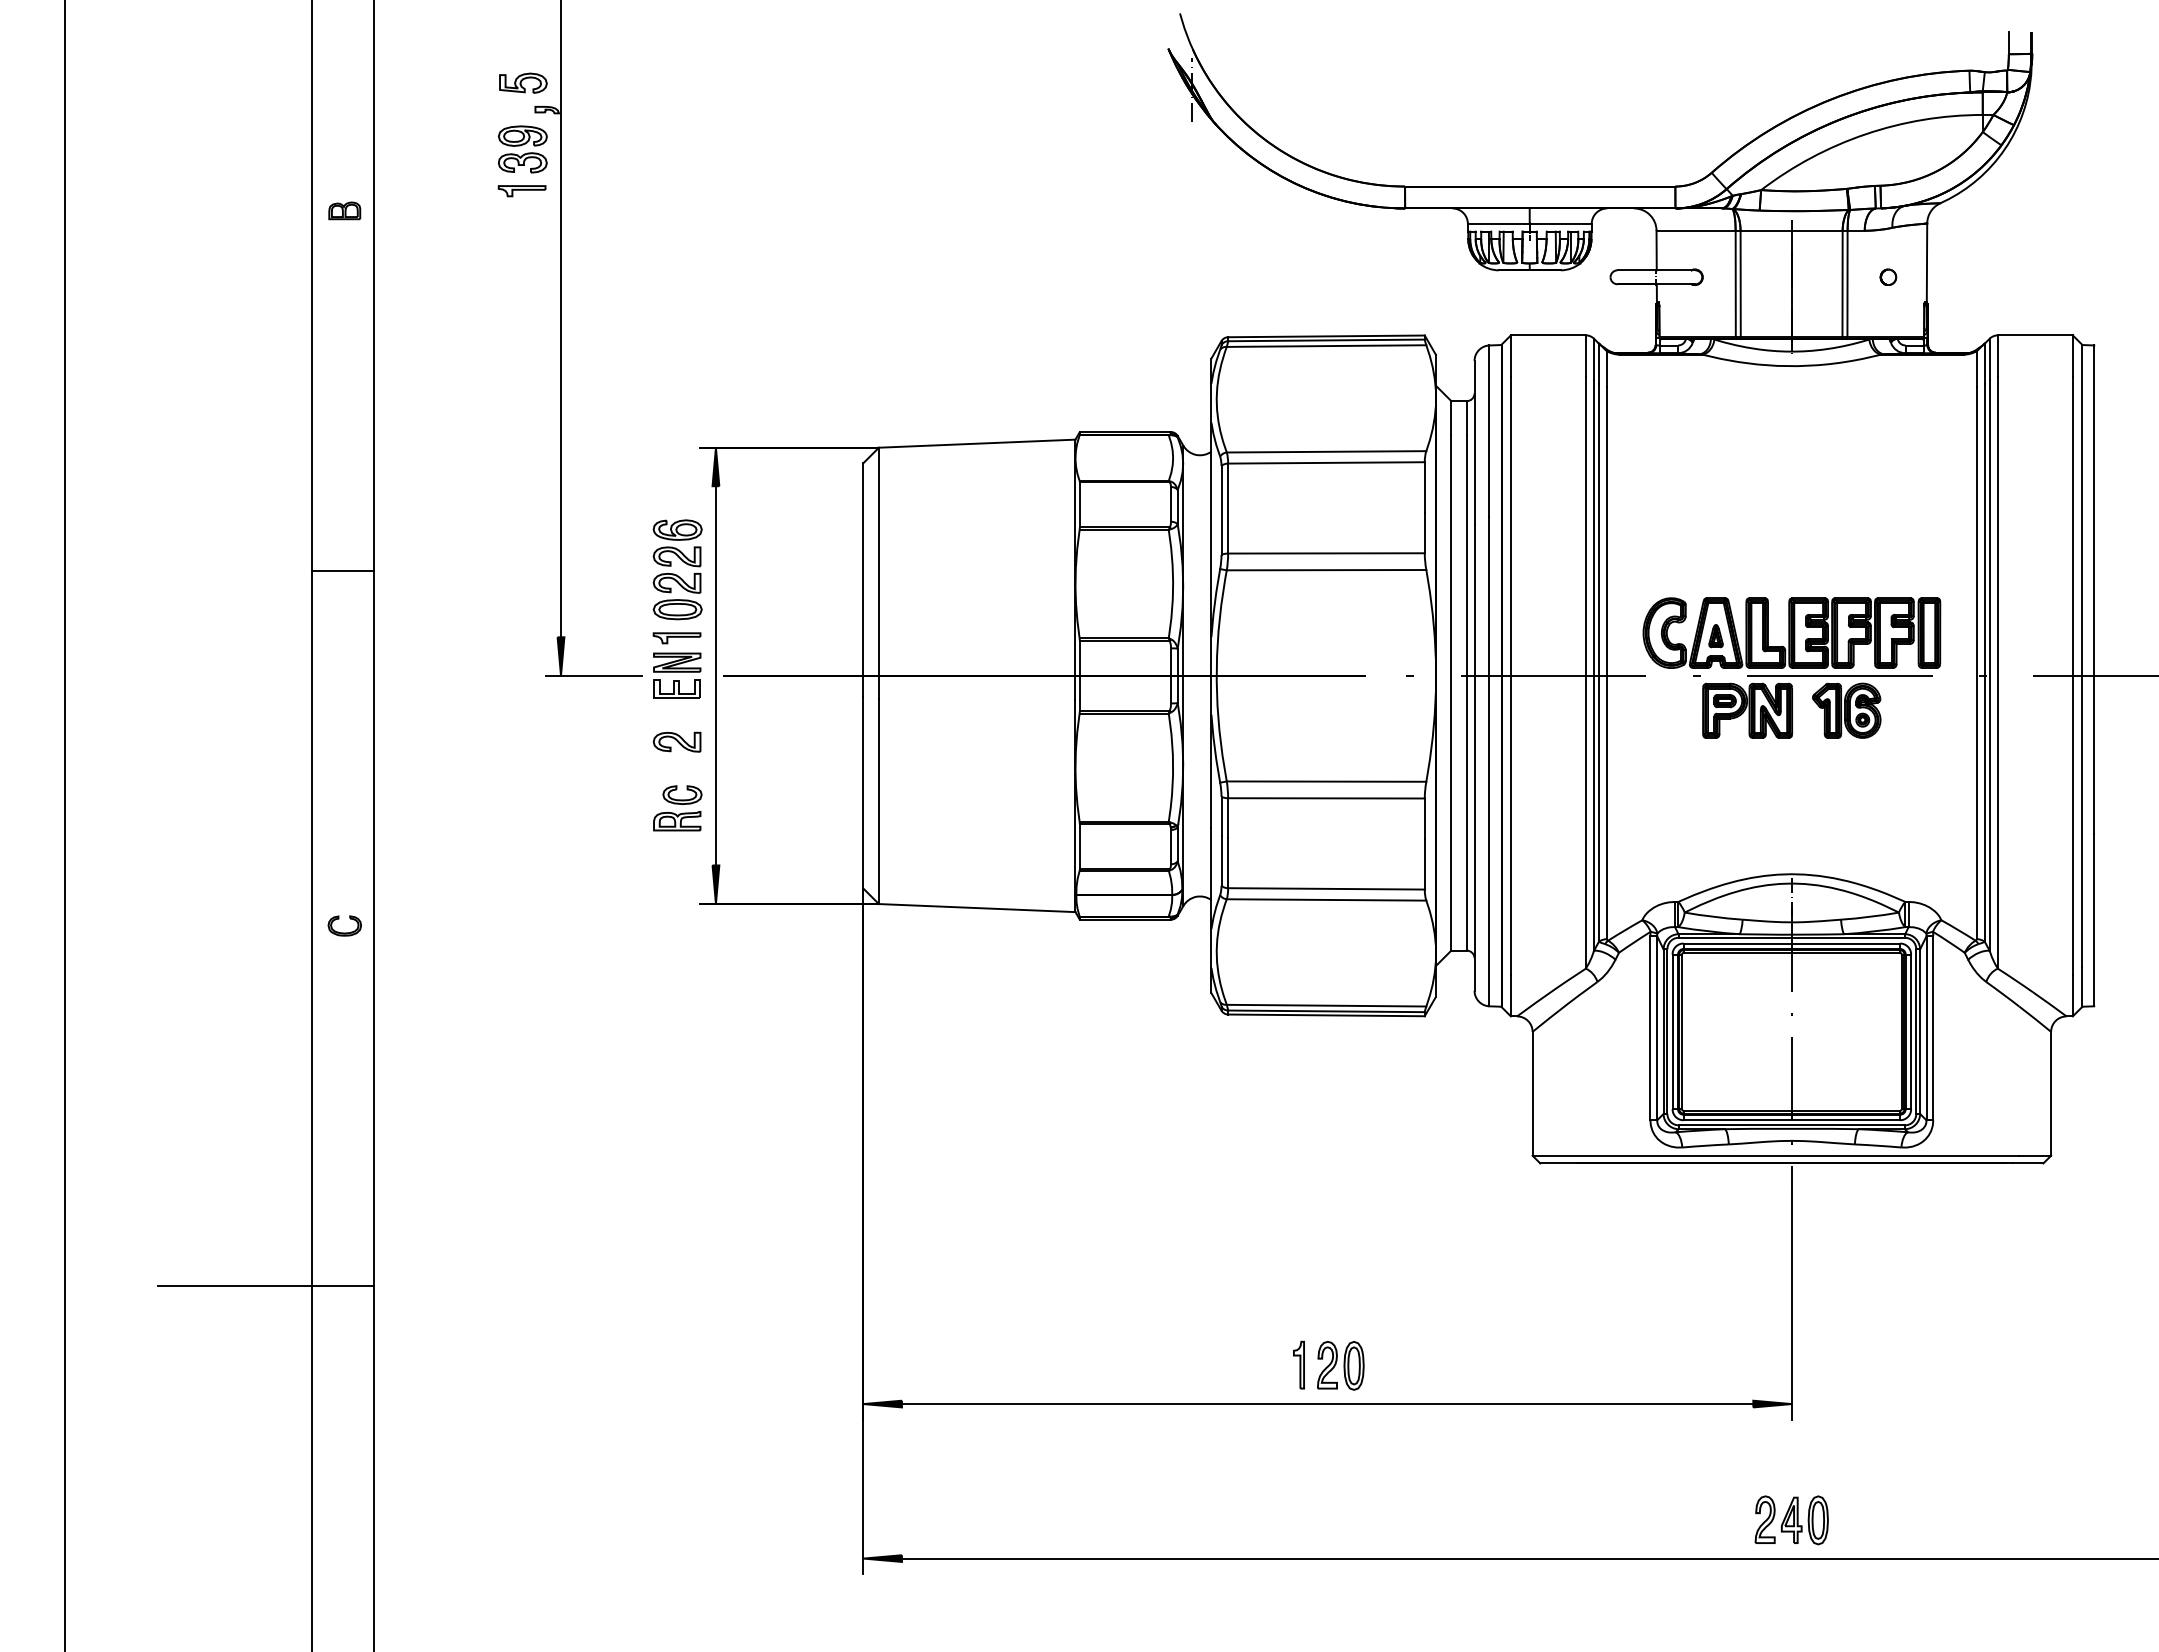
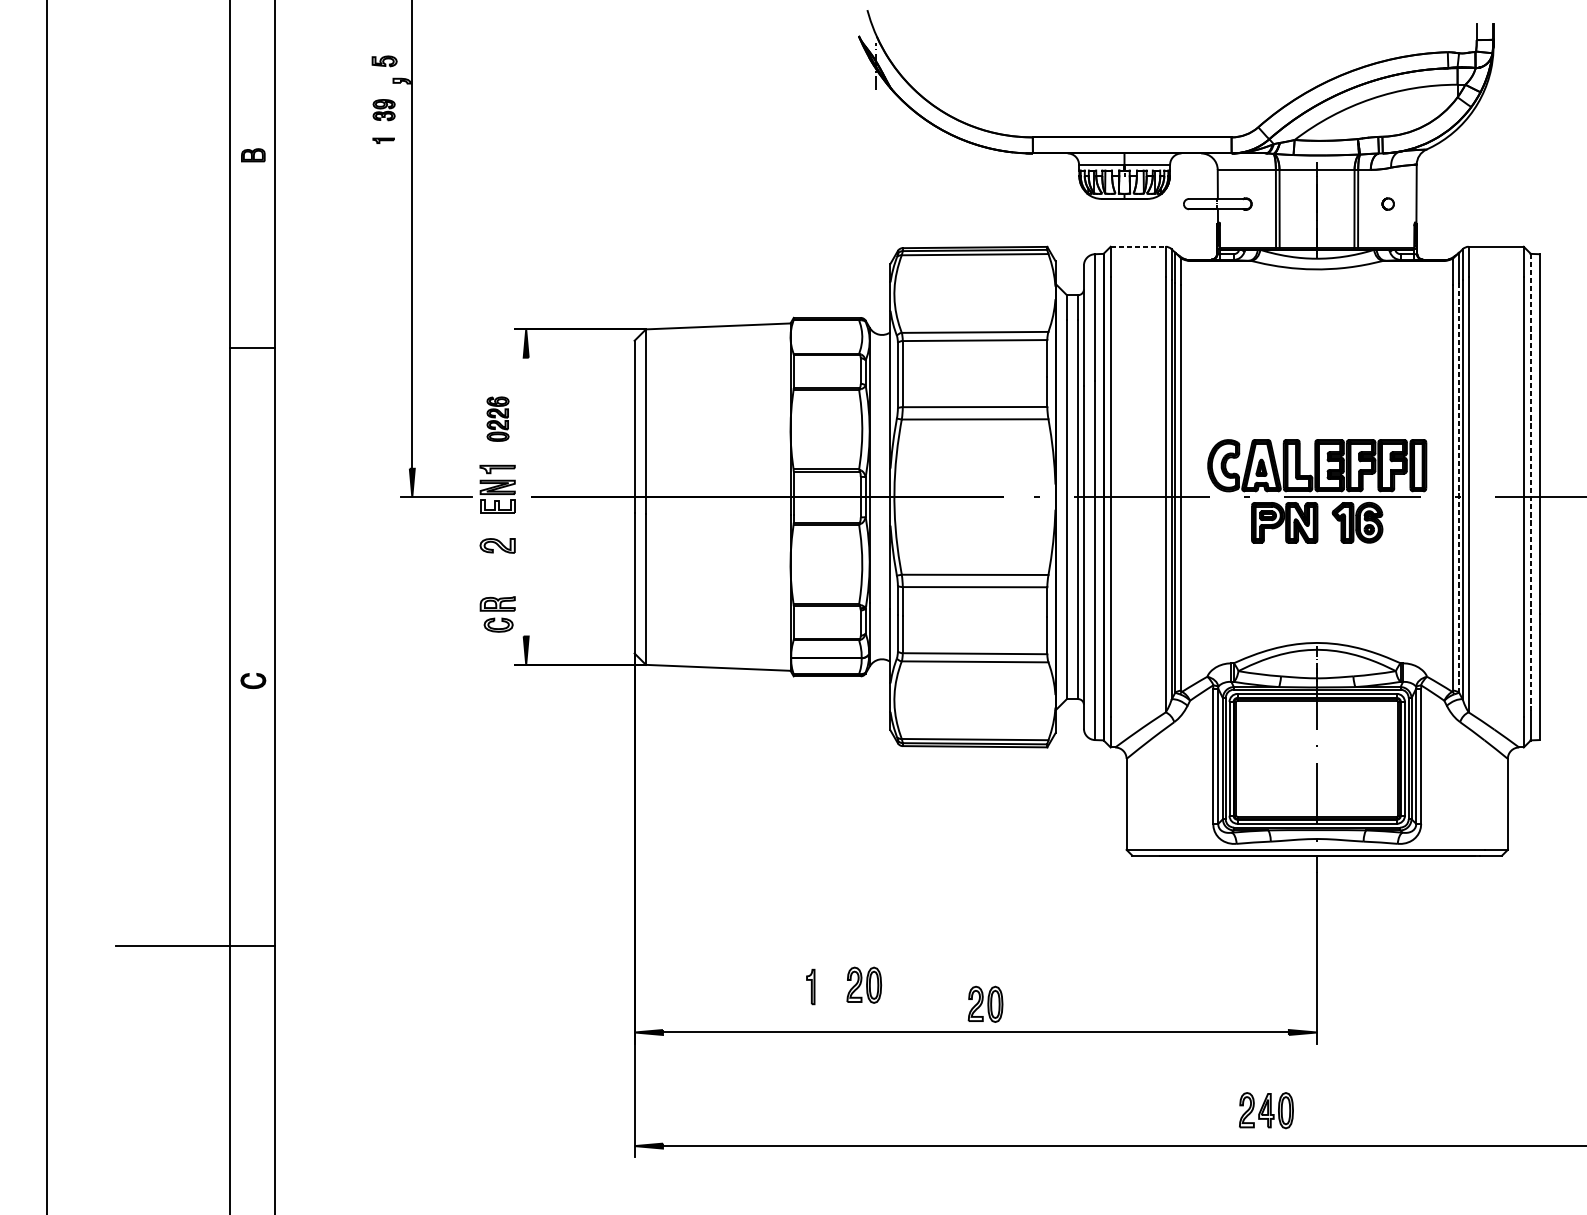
part: (523, 82) -> (384, 60), size x0.7
part: (522, 149) -> (383, 110), size x0.6
part: (521, 191) -> (383, 141), size x0.6
line: (1548, 335) -> (1138, 246), solid -> dashed
part: (677, 569) -> (497, 418), size x0.6
line: (343, 571) -> (252, 348), moved
line: (2082, 655) -> (1530, 482), solid -> dashed
line: (1984, 663) -> (1458, 488), solid -> dashed
line: (715, 675) -> (525, 496), removed
part: (682, 794) -> (498, 624), moved
part: (1175, 1339) -> (864, 985), added
part: (1298, 1364) -> (810, 986), moved
part: (1791, 1520) -> (1266, 1110), moved

